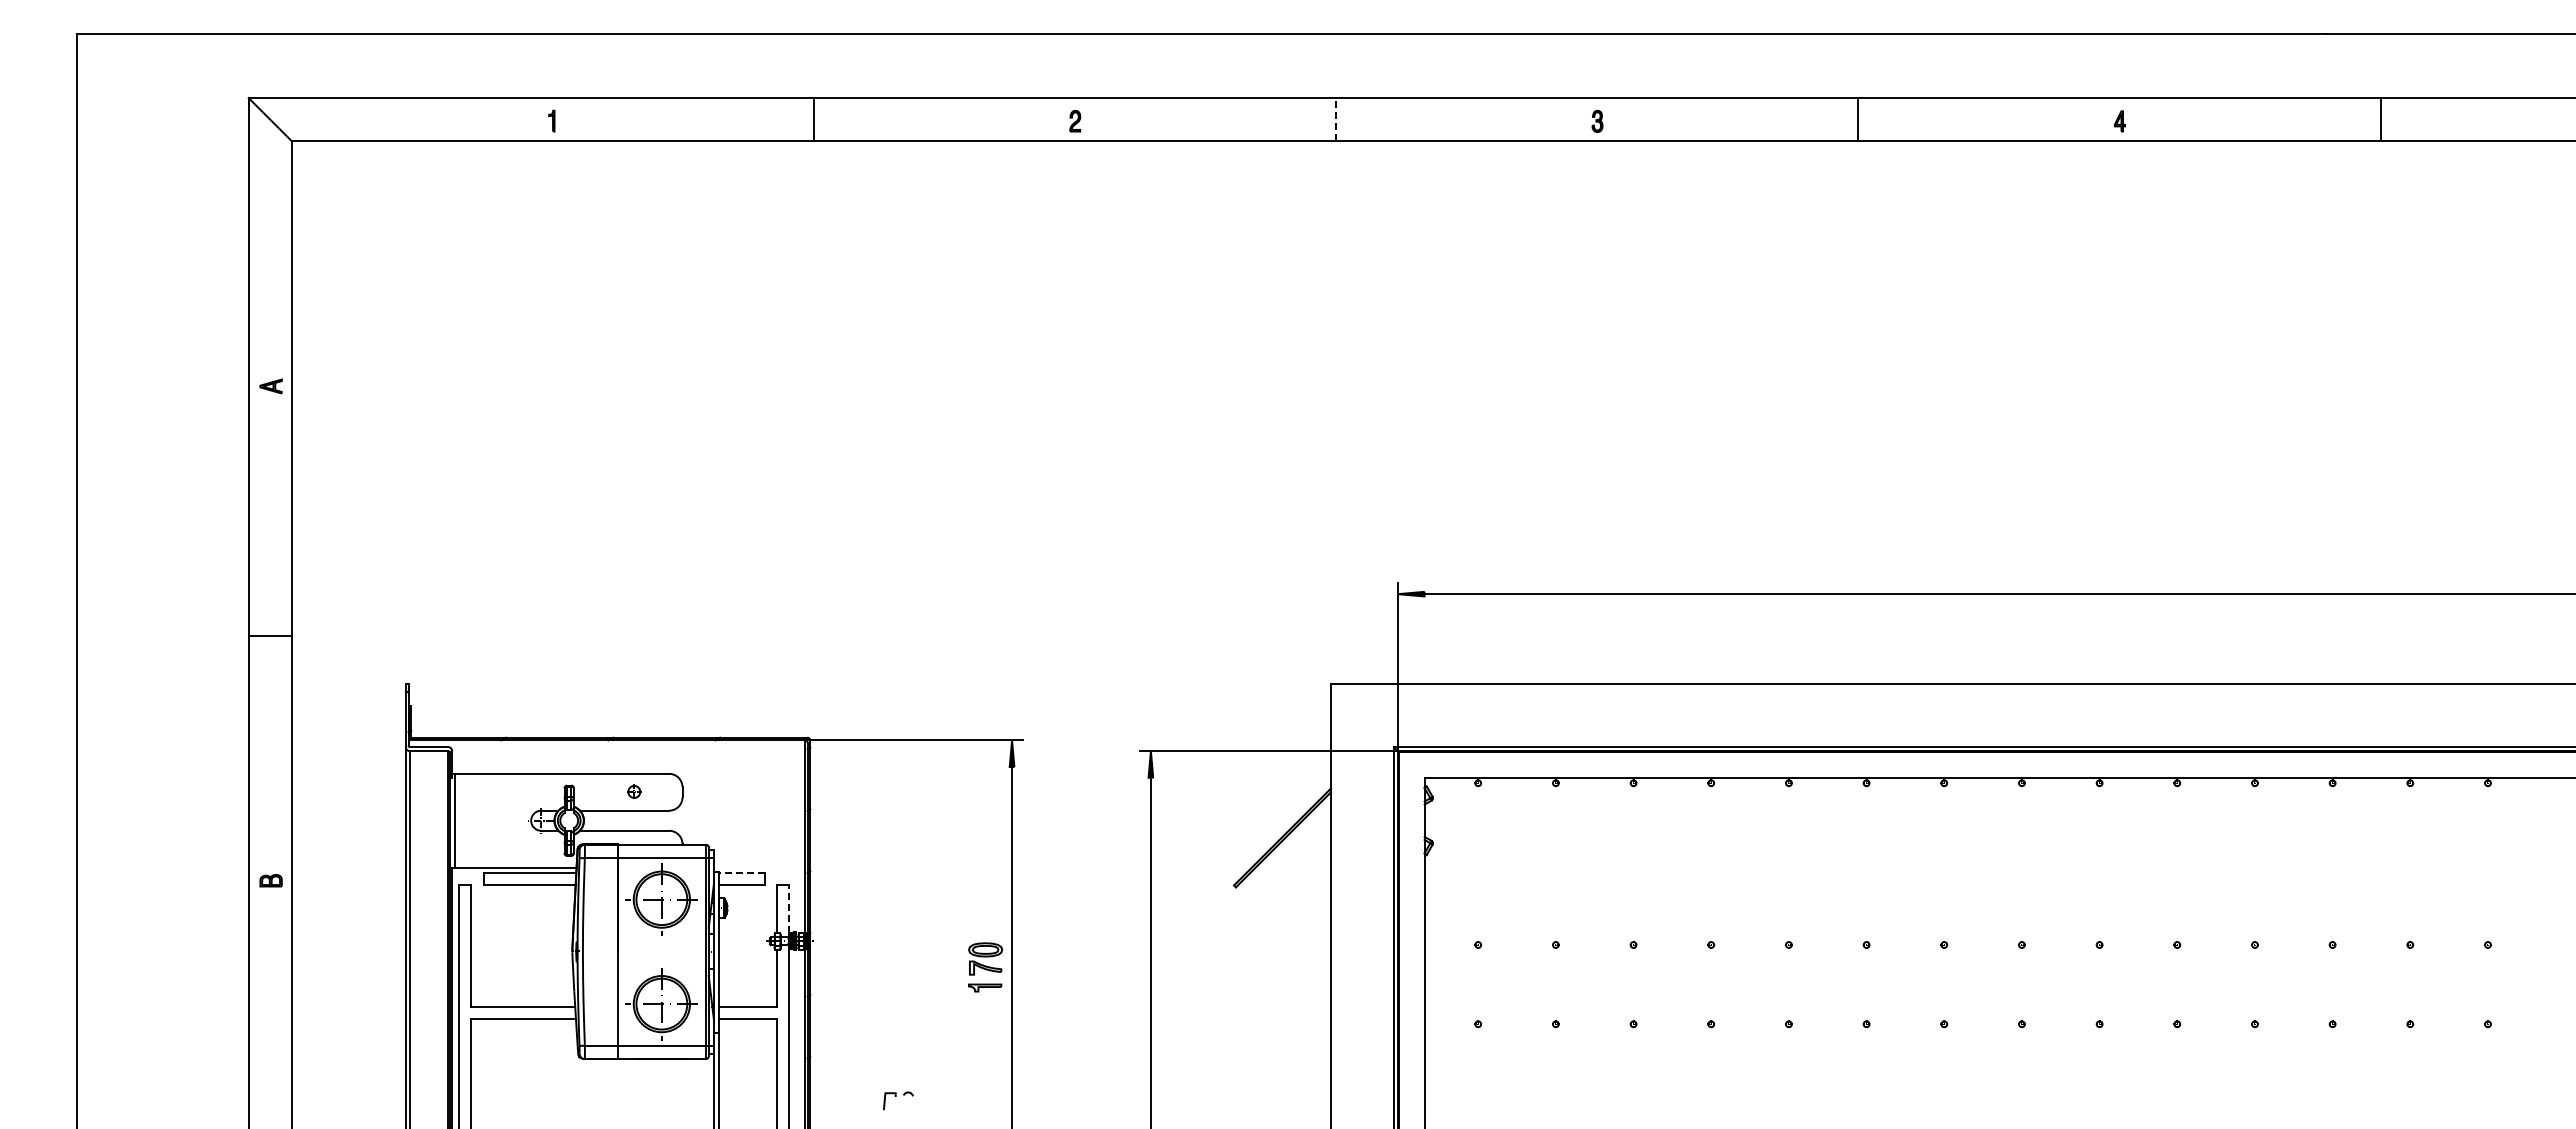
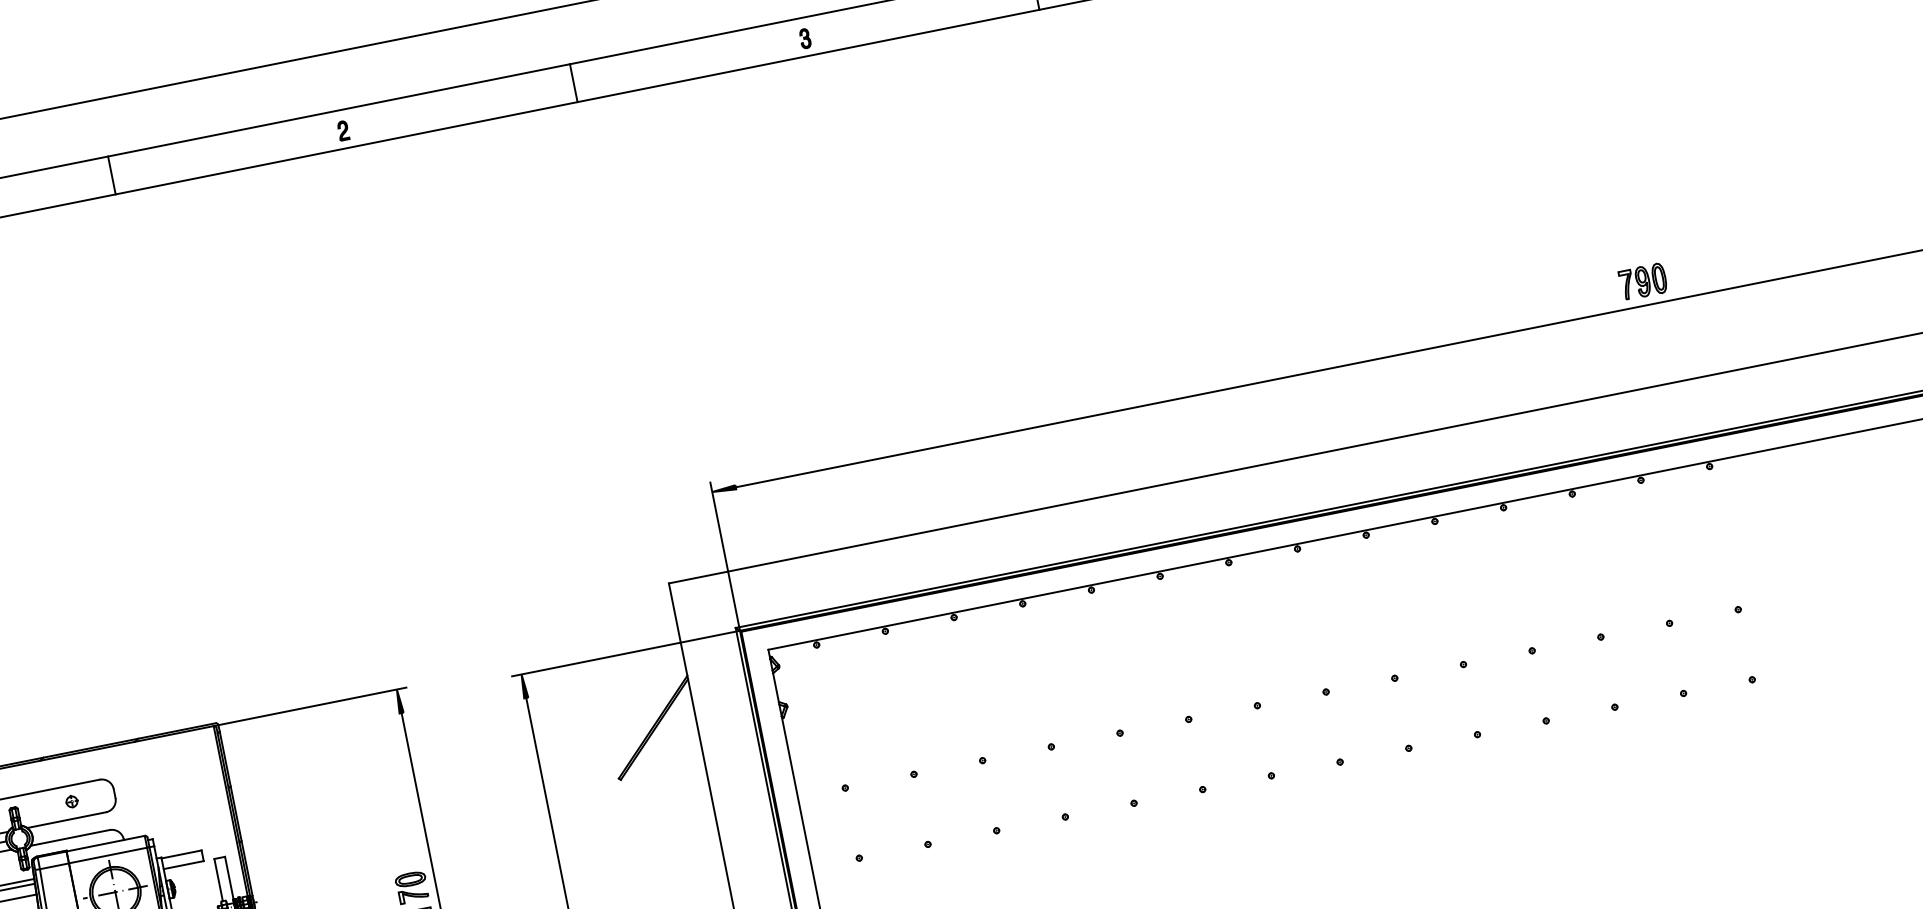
line: (1336, 119) -> (574, 83), dashed -> solid
part: (2455, 567) -> (1642, 281), added
line: (742, 872) -> (181, 853), dashed -> solid
line: (788, 908) -> (228, 877), dashed -> solid

